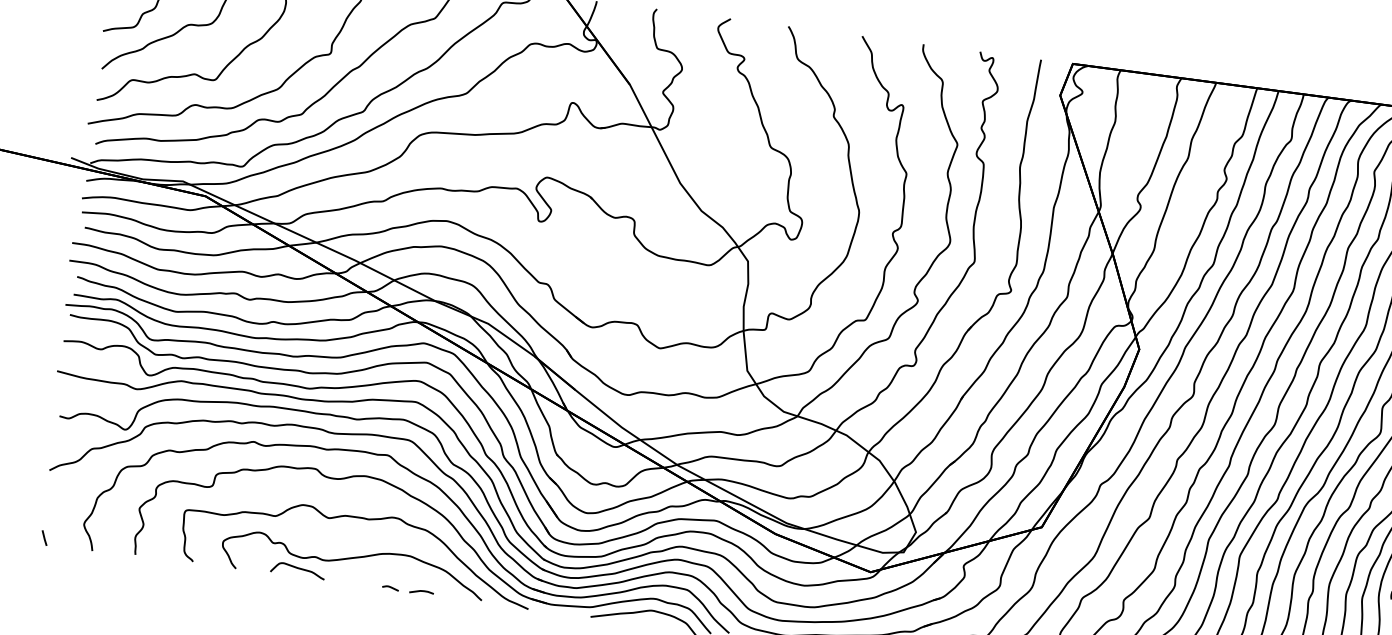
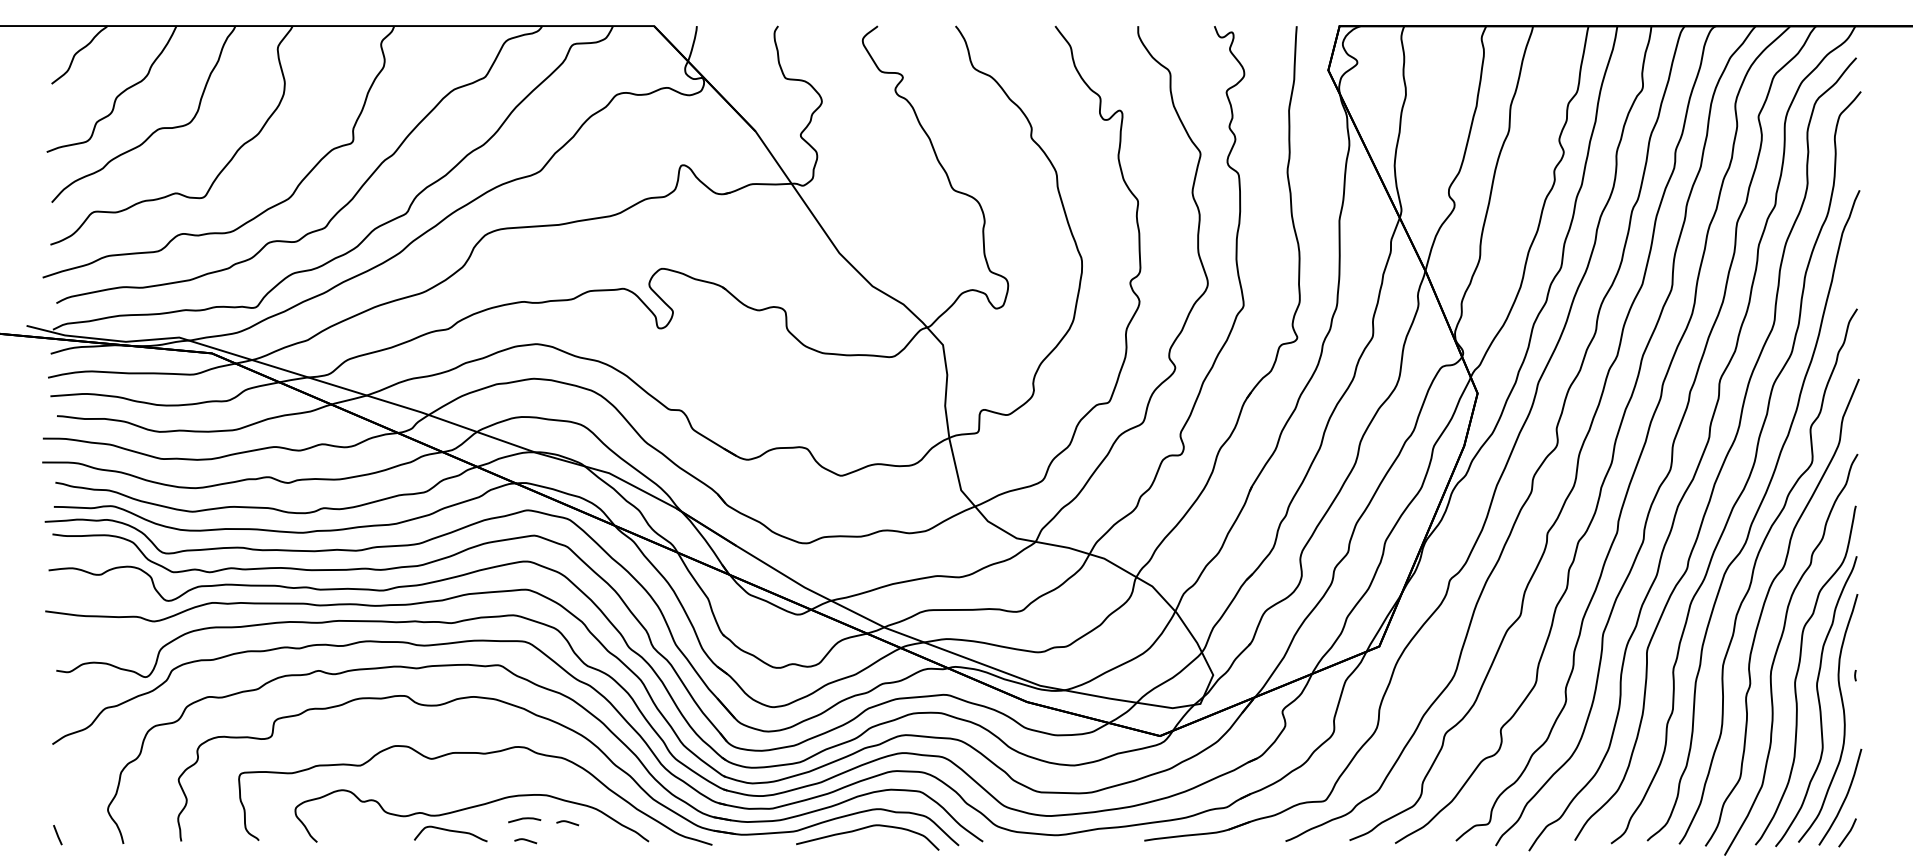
curve: (298, 568) -> (450, 831), moved
curve: (423, 578) -> (567, 822), added
line: (421, 591) -> (524, 819), moved

